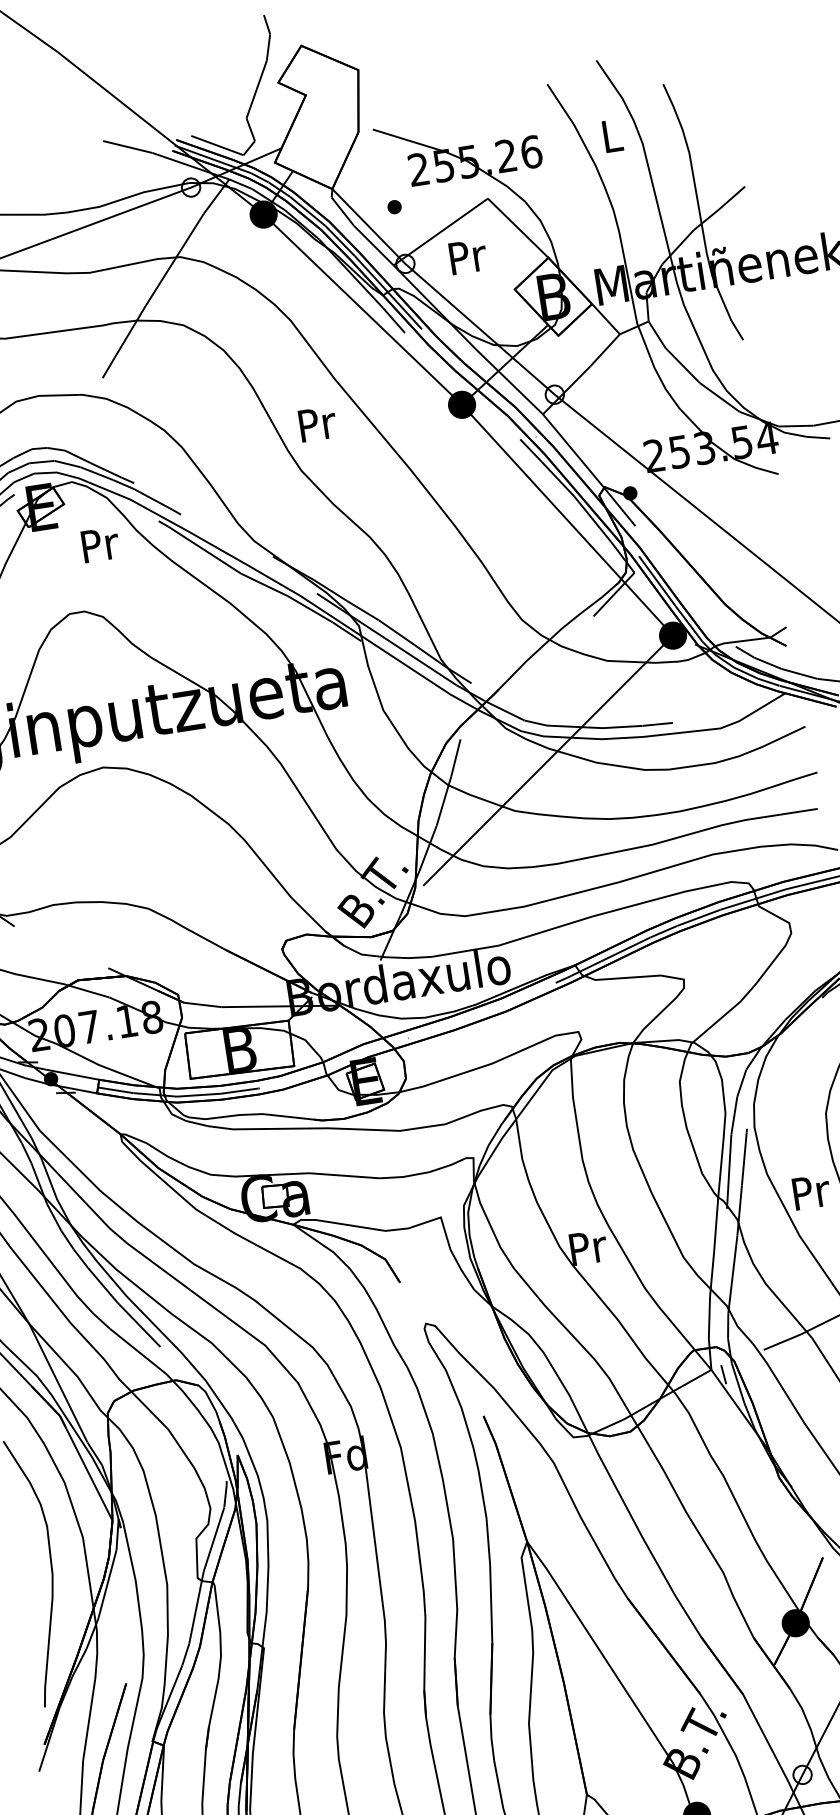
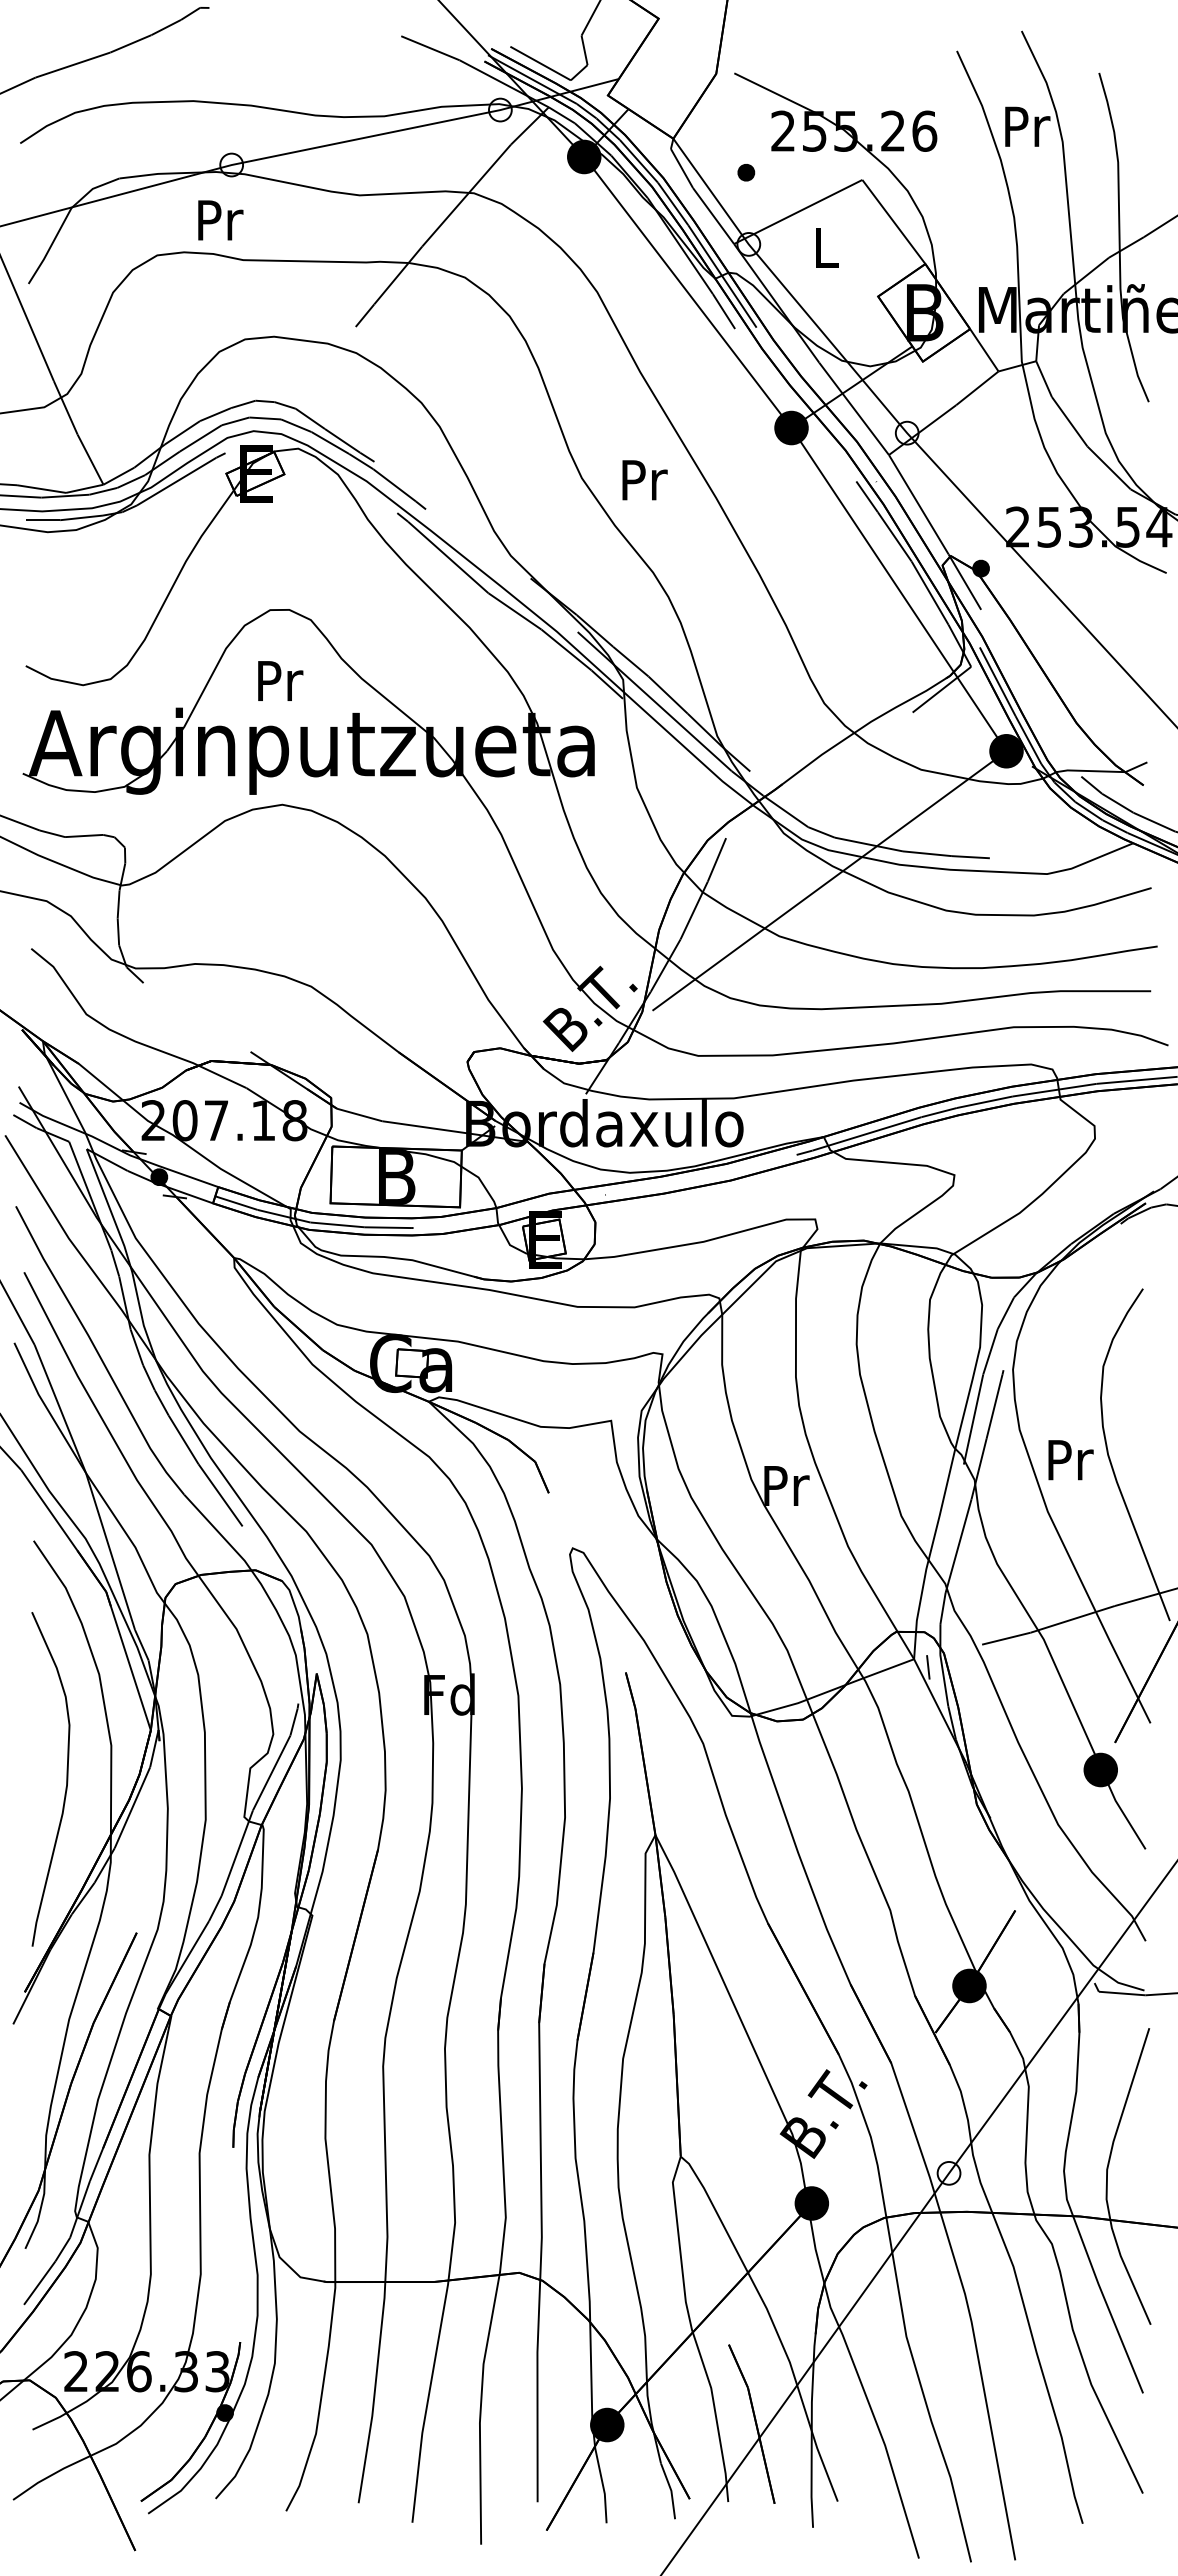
text: (612, 135) -> (1027, 126), L -> Pr
text: (467, 256) -> (826, 247), Pr -> L
text: (317, 424) -> (644, 480), moved
text: (100, 544) -> (280, 680), moved

